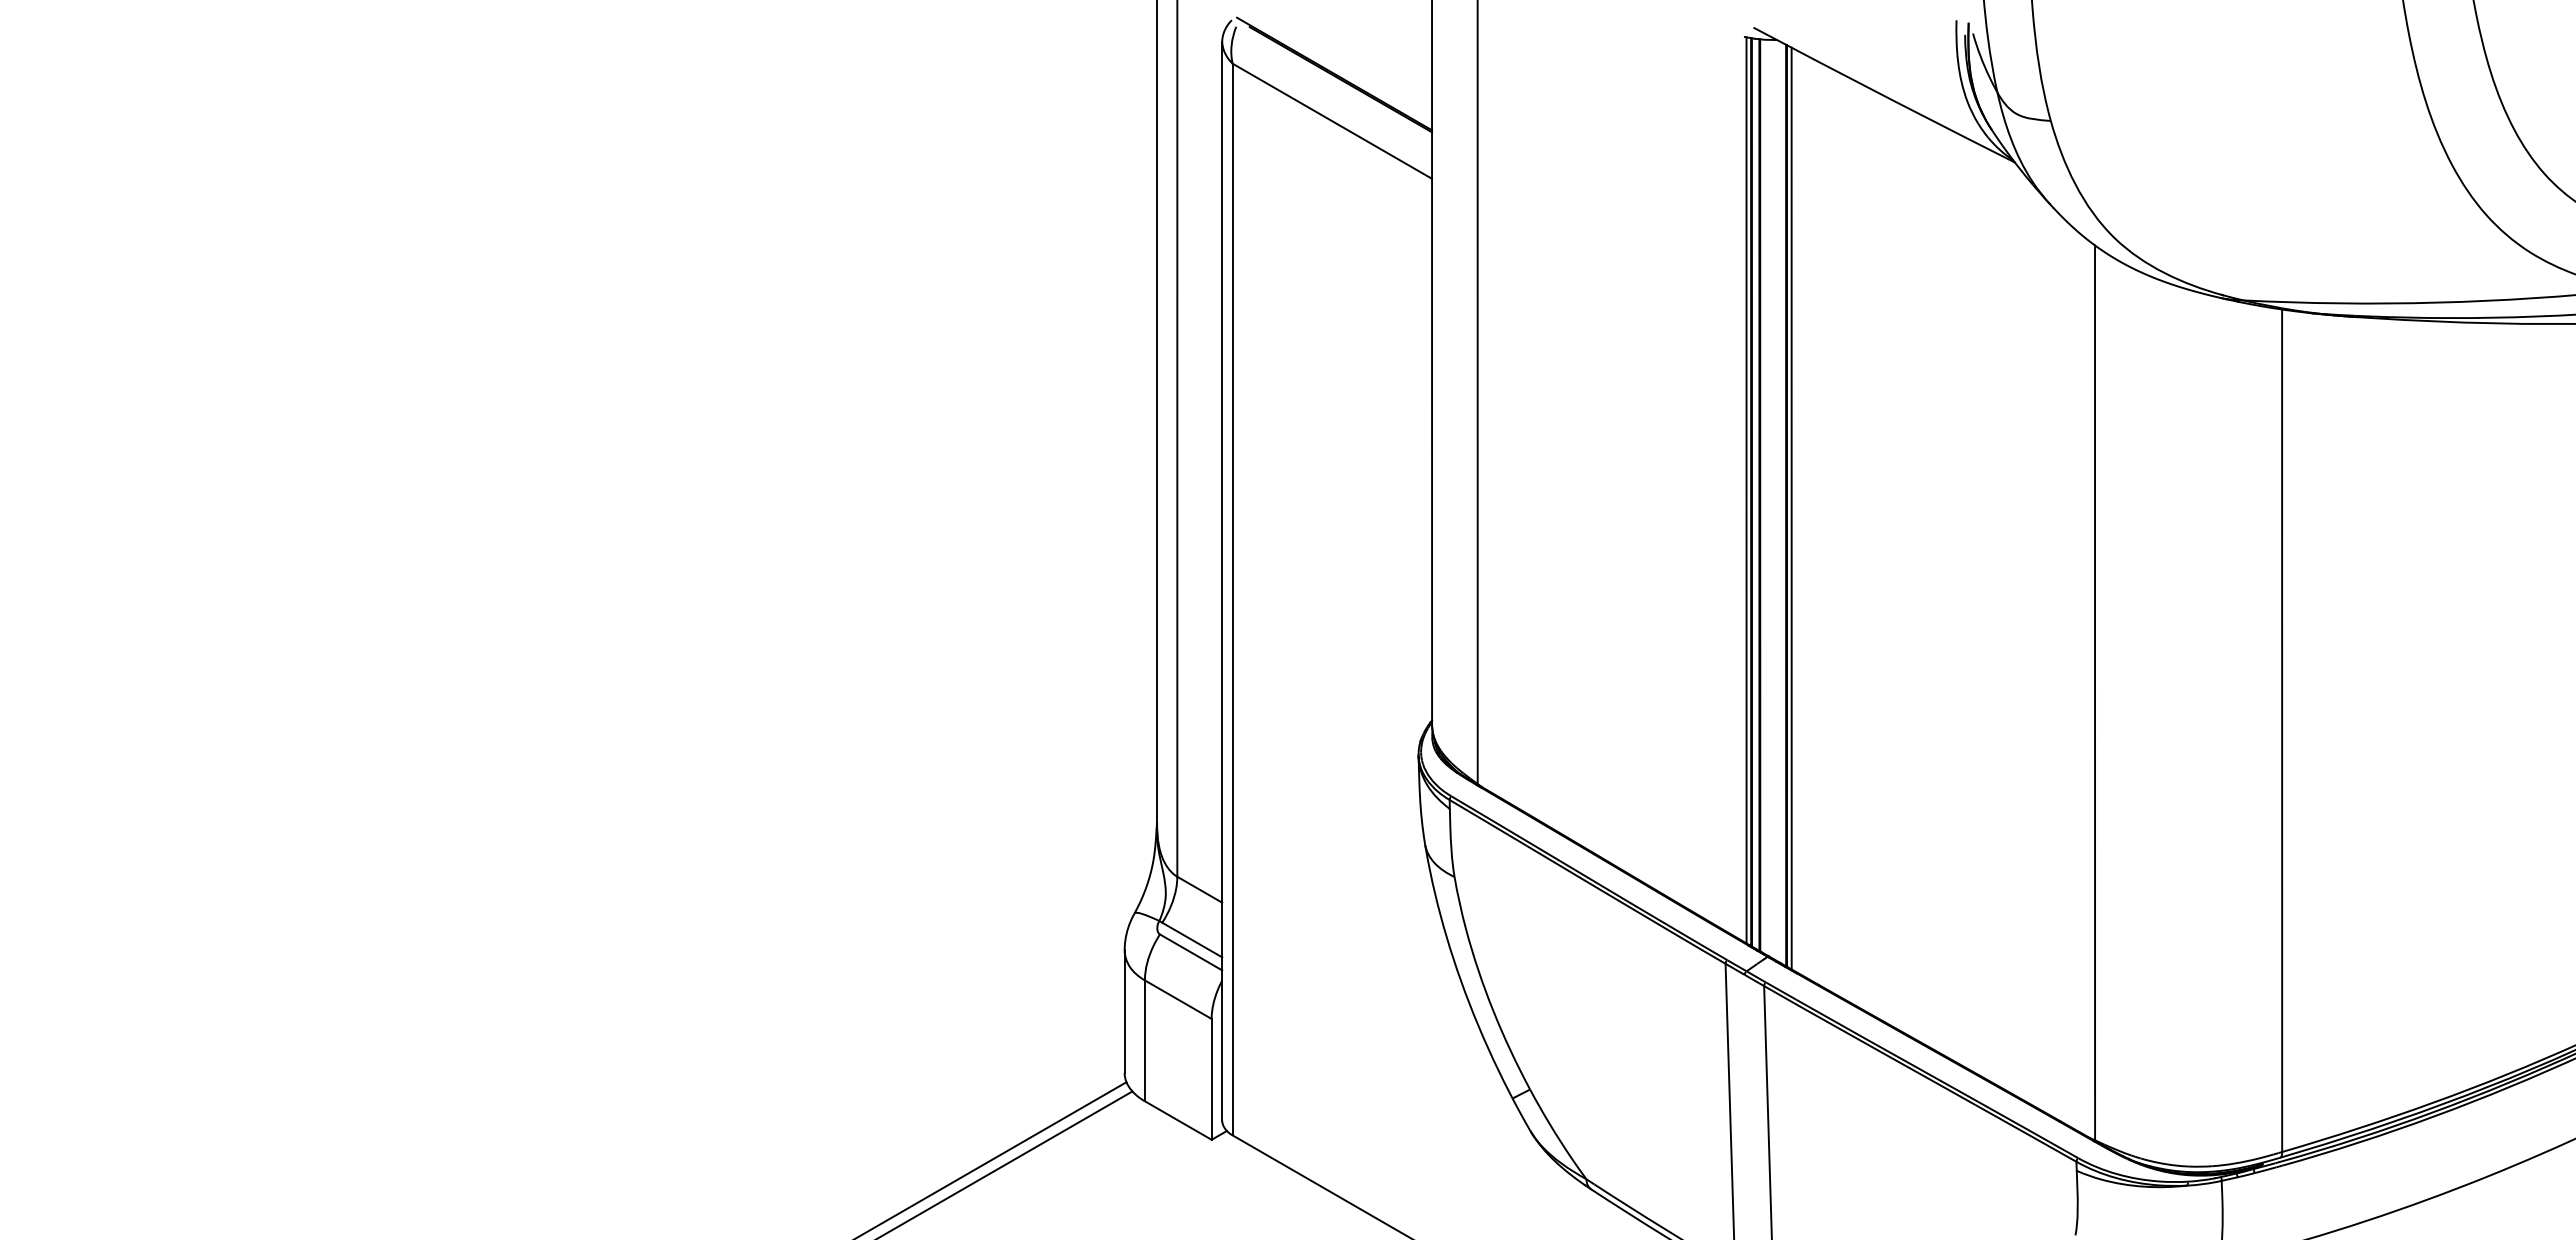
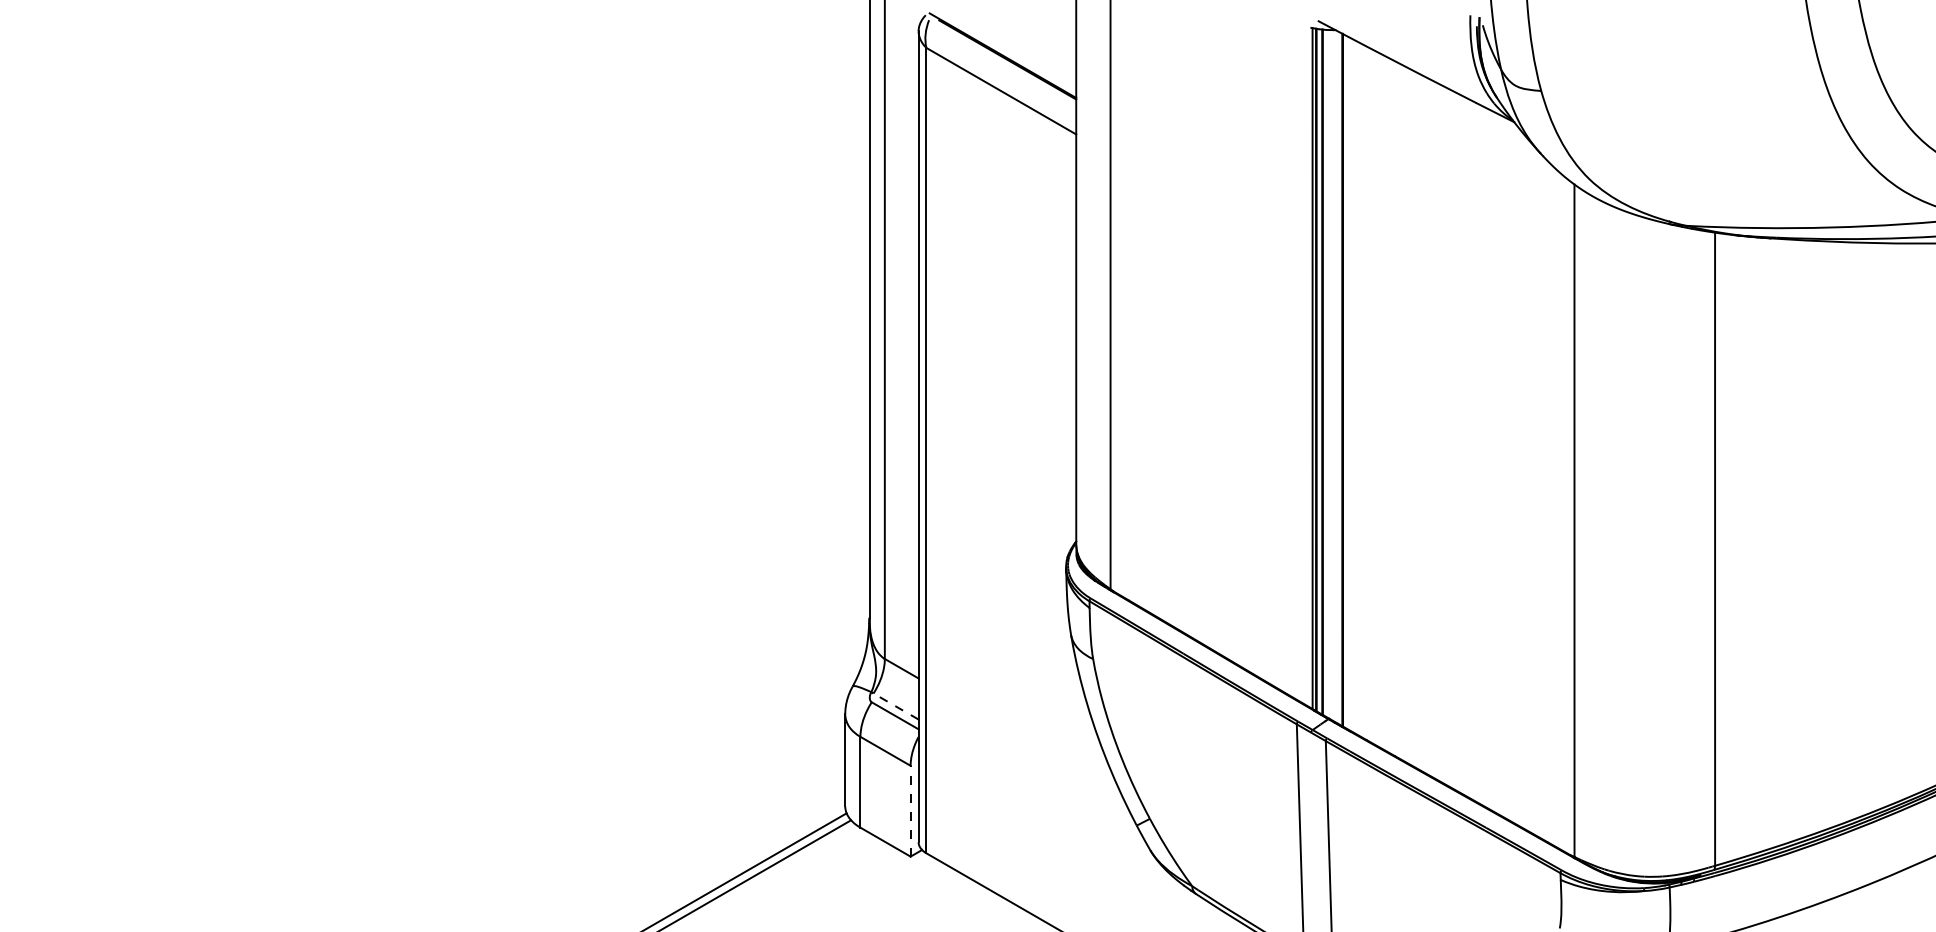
line: (1791, 508) -> (1346, 382), removed
line: (1192, 940) -> (896, 706), solid -> dashed
line: (1211, 1078) -> (910, 810), solid -> dashed

